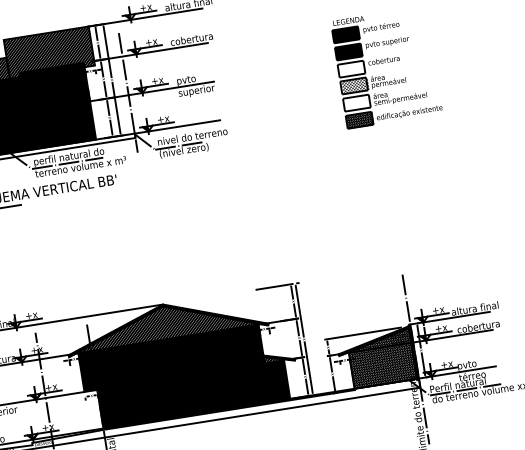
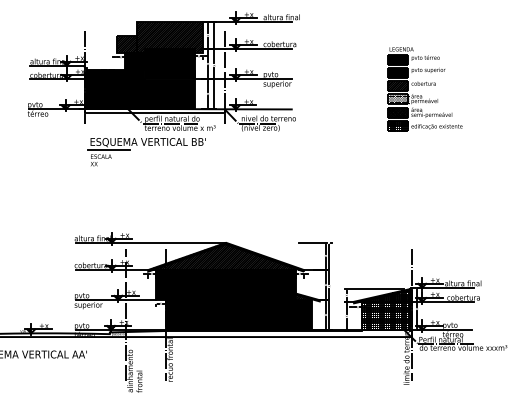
hatch: (350, 69) -> (397, 86), added
hatch: (356, 102) -> (397, 112), added

